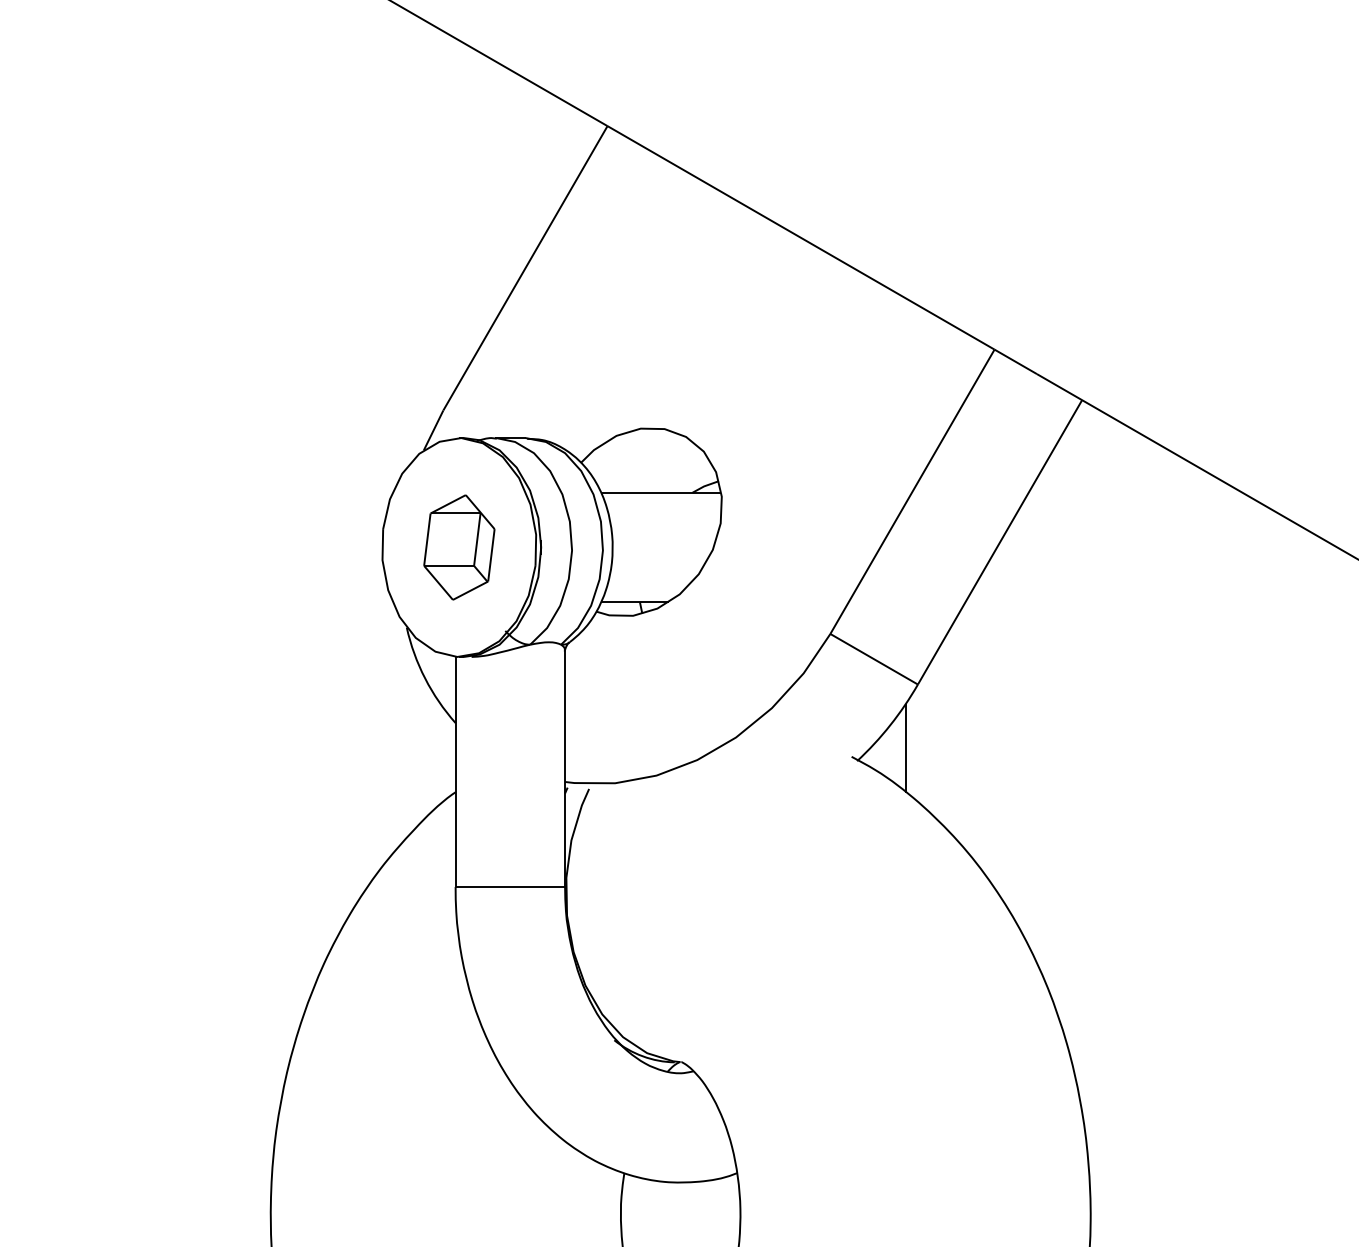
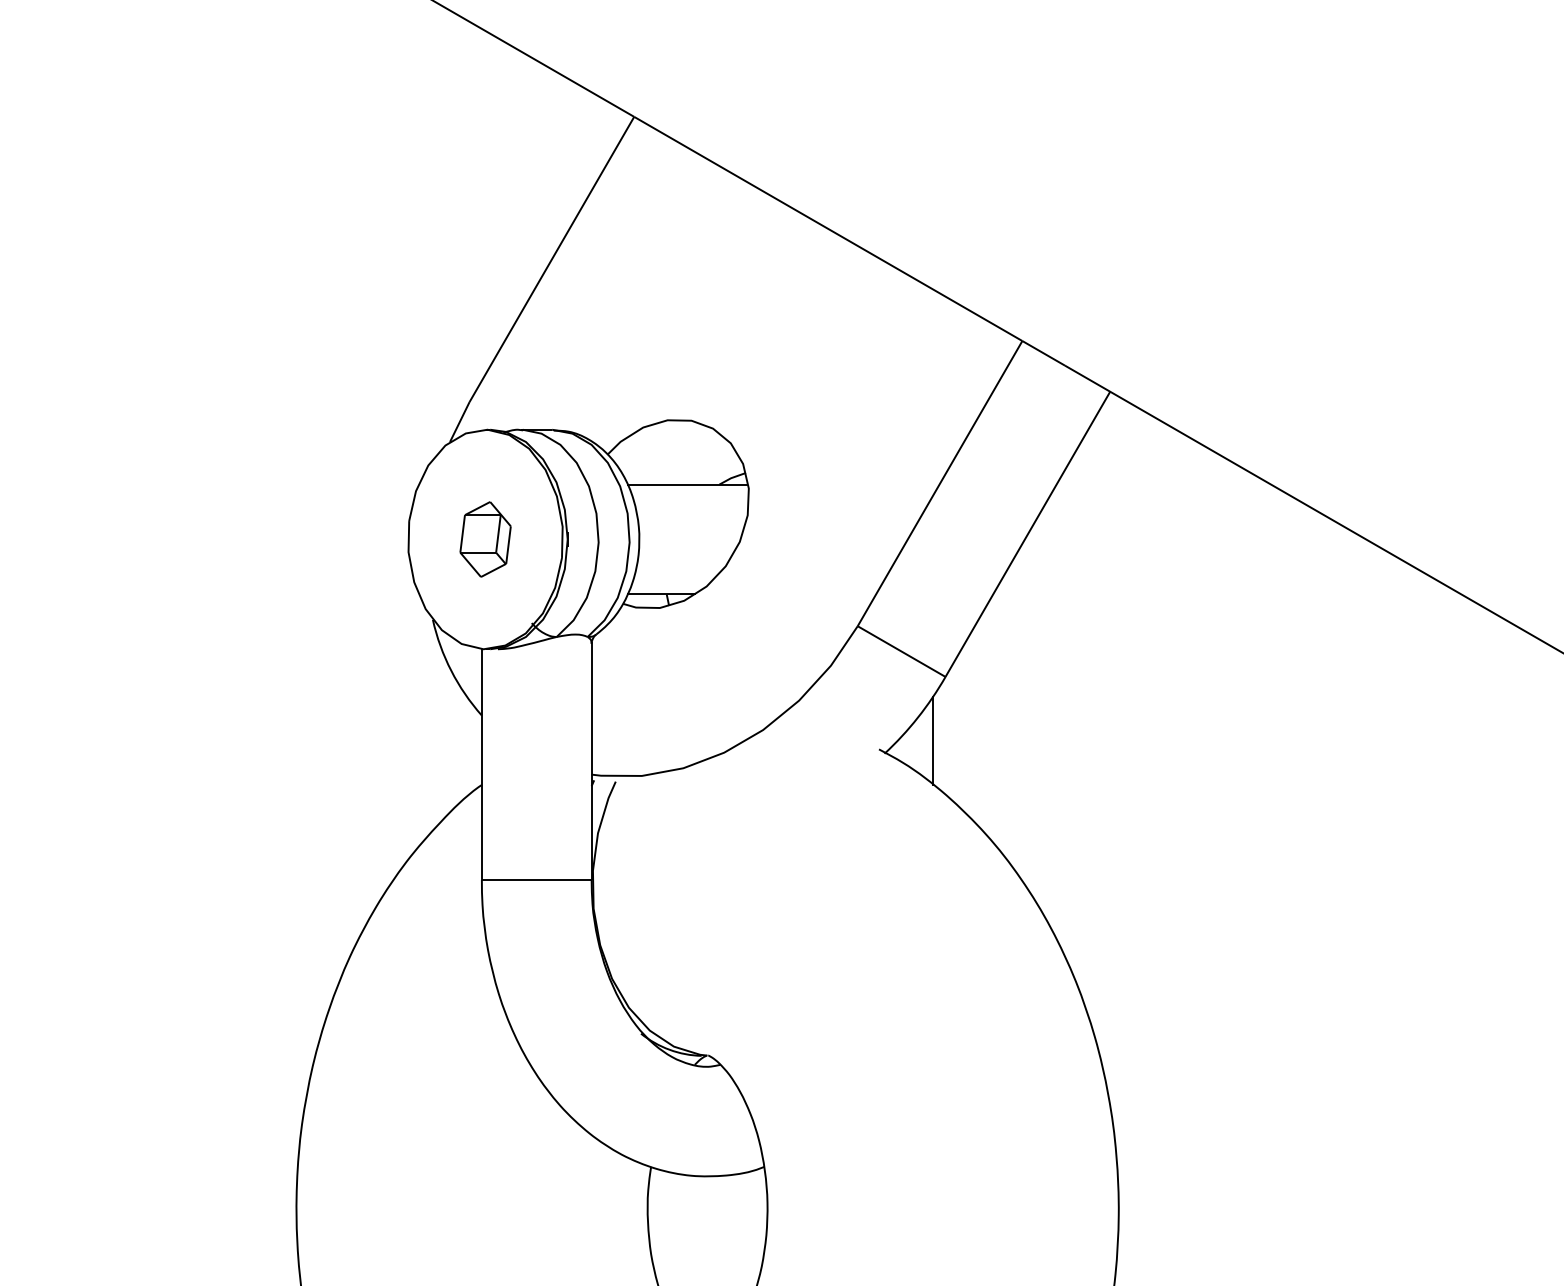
part: (459, 547) -> (485, 539), size x0.71

